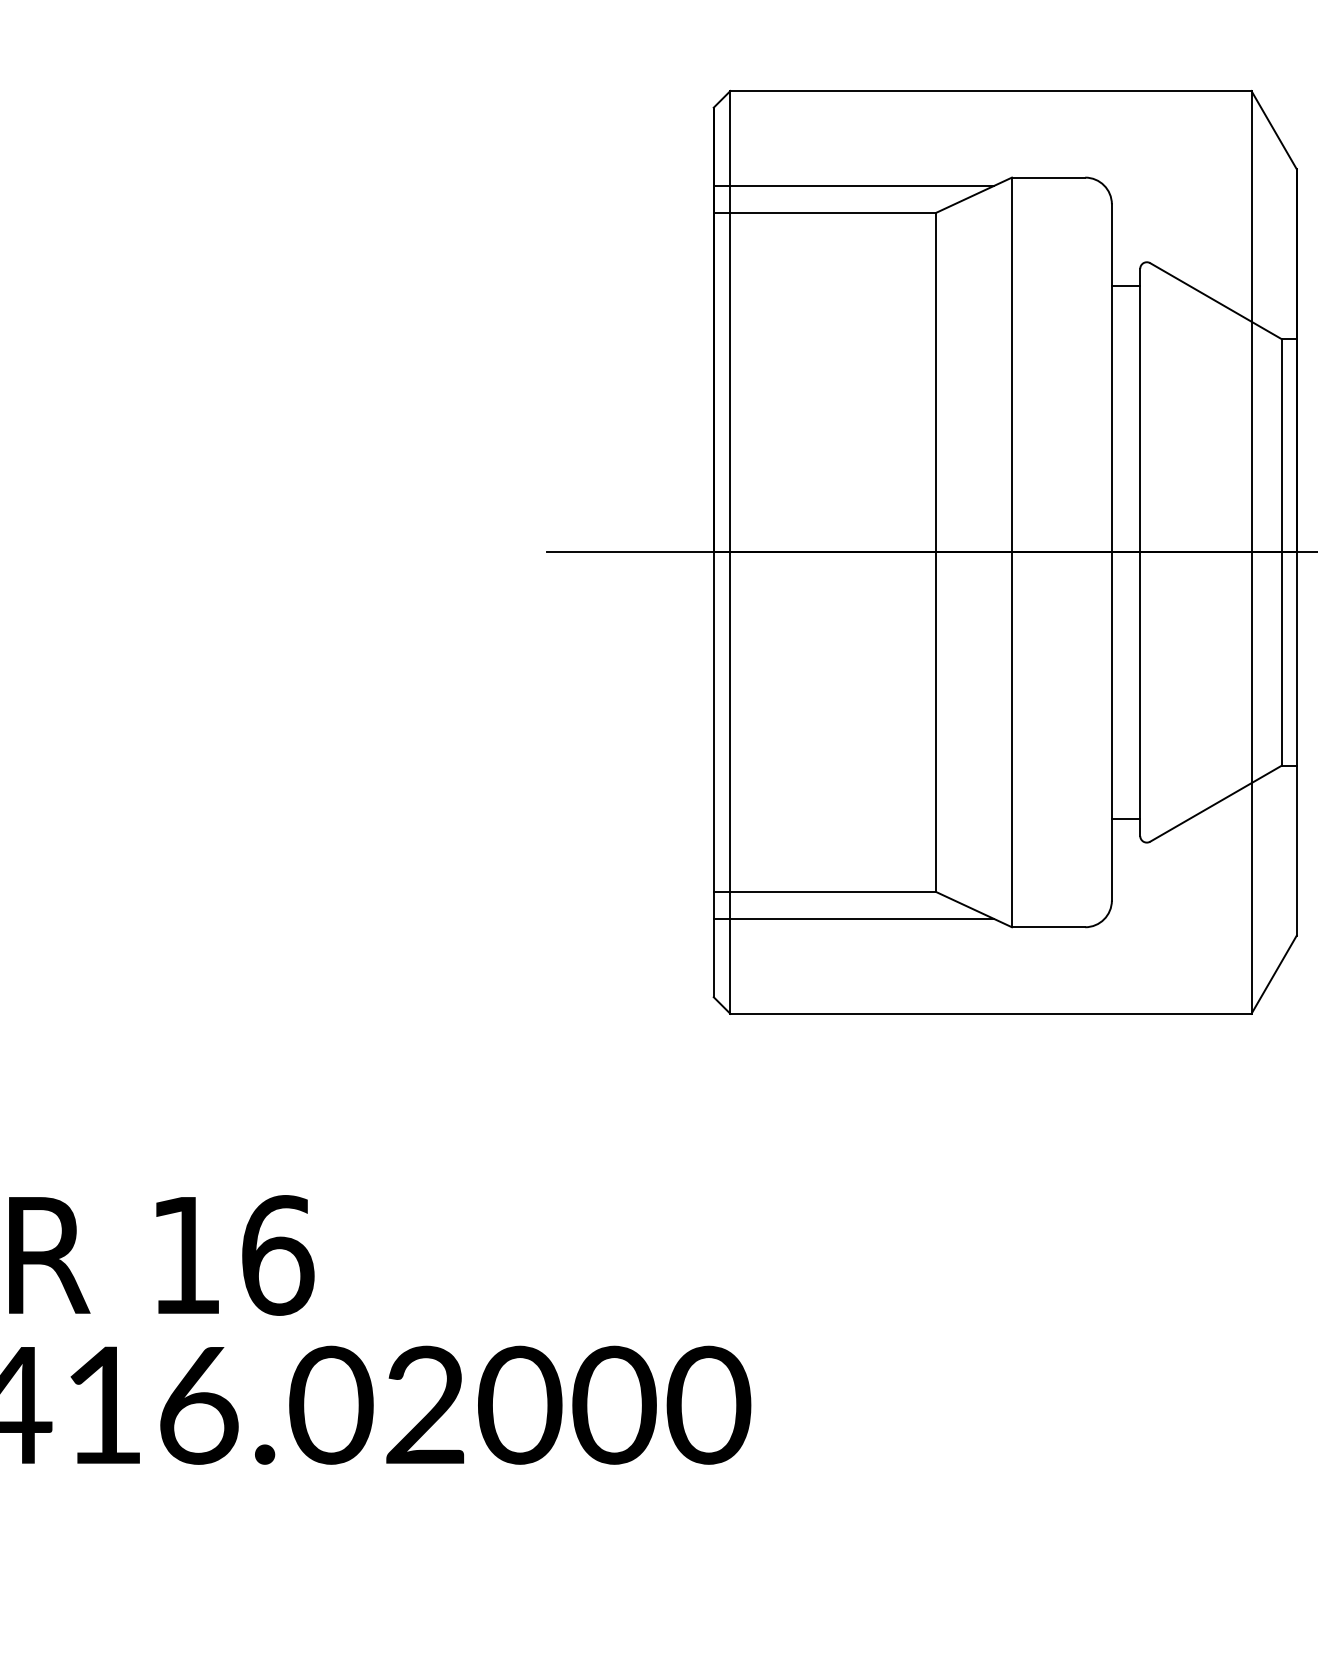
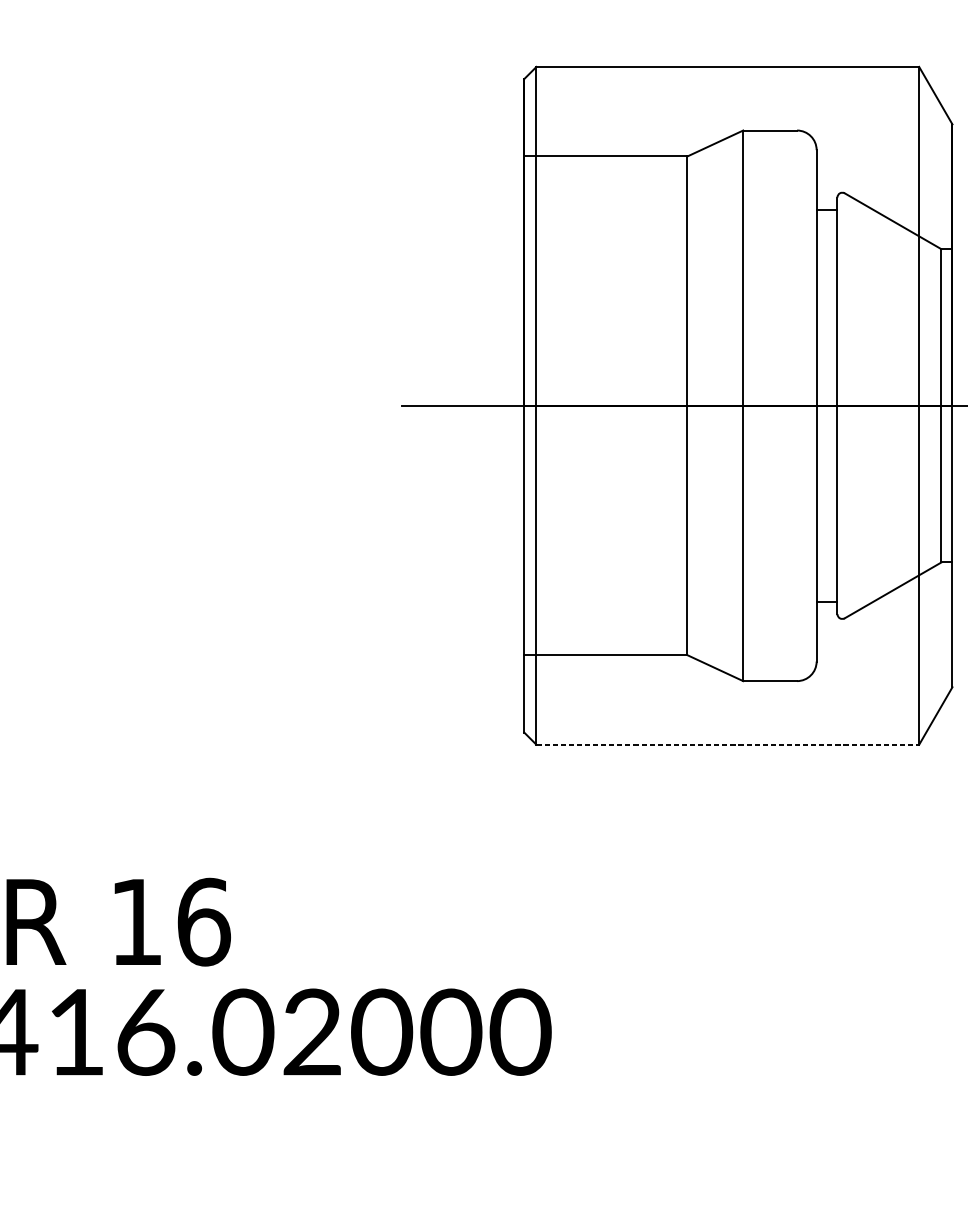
line: (853, 185) -> (626, 136), removed
line: (853, 918) -> (626, 674), removed
line: (990, 1013) -> (727, 744), solid -> dashed

